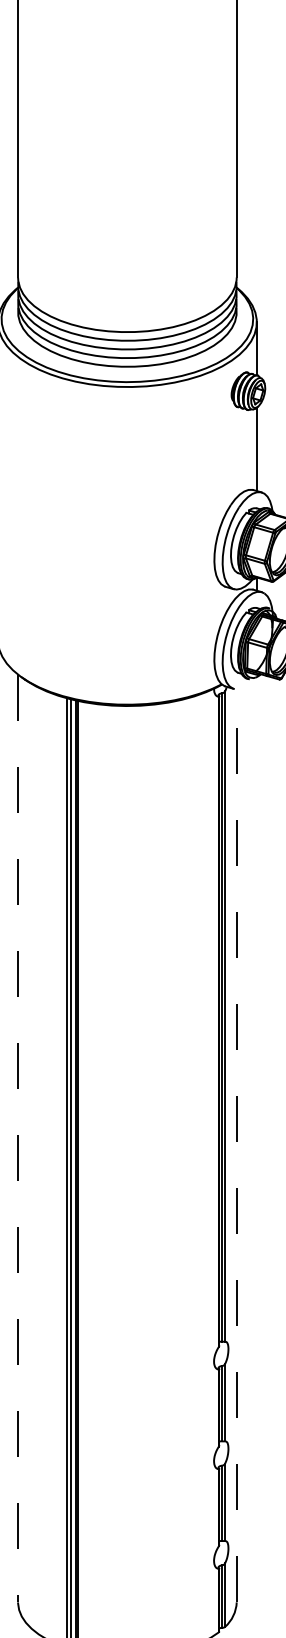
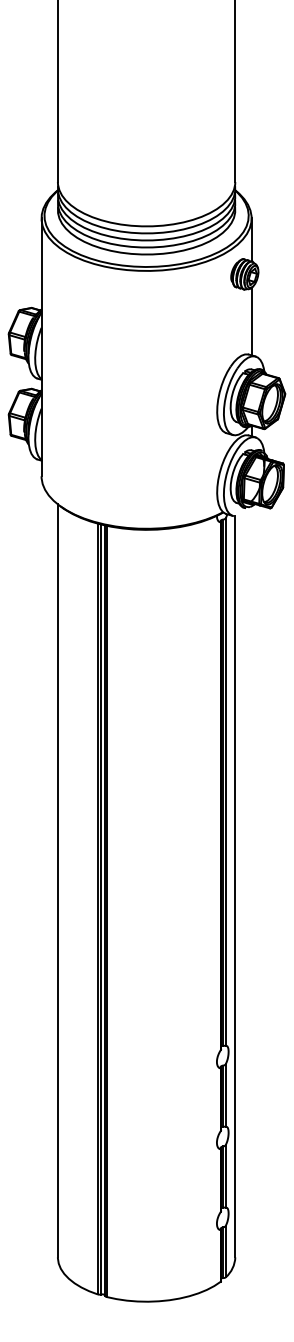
line: (17, 1139) -> (57, 881), dashed -> solid
line: (236, 1145) -> (235, 886), dashed -> solid

